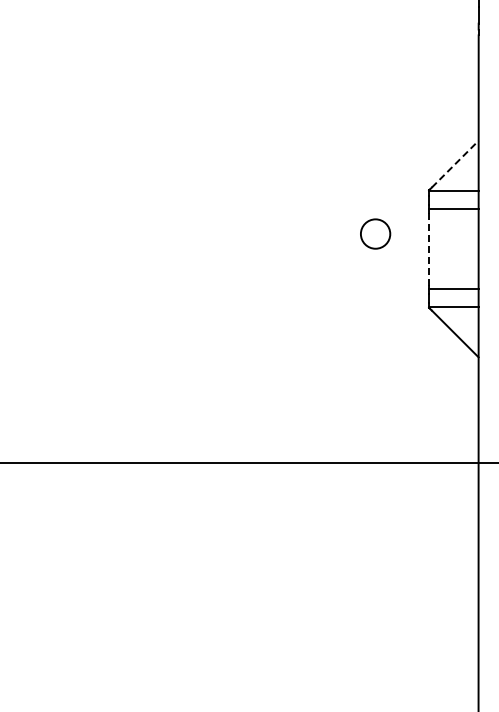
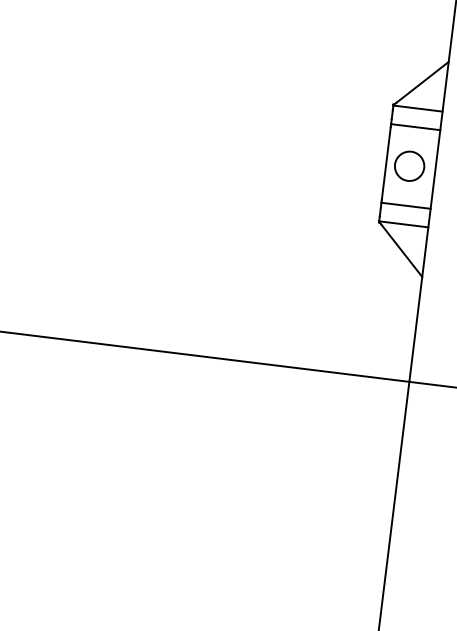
line: (455, 163) -> (422, 81), dashed -> solid
circle: (375, 233) -> (409, 165), moved
line: (429, 248) -> (386, 162), dashed -> solid

